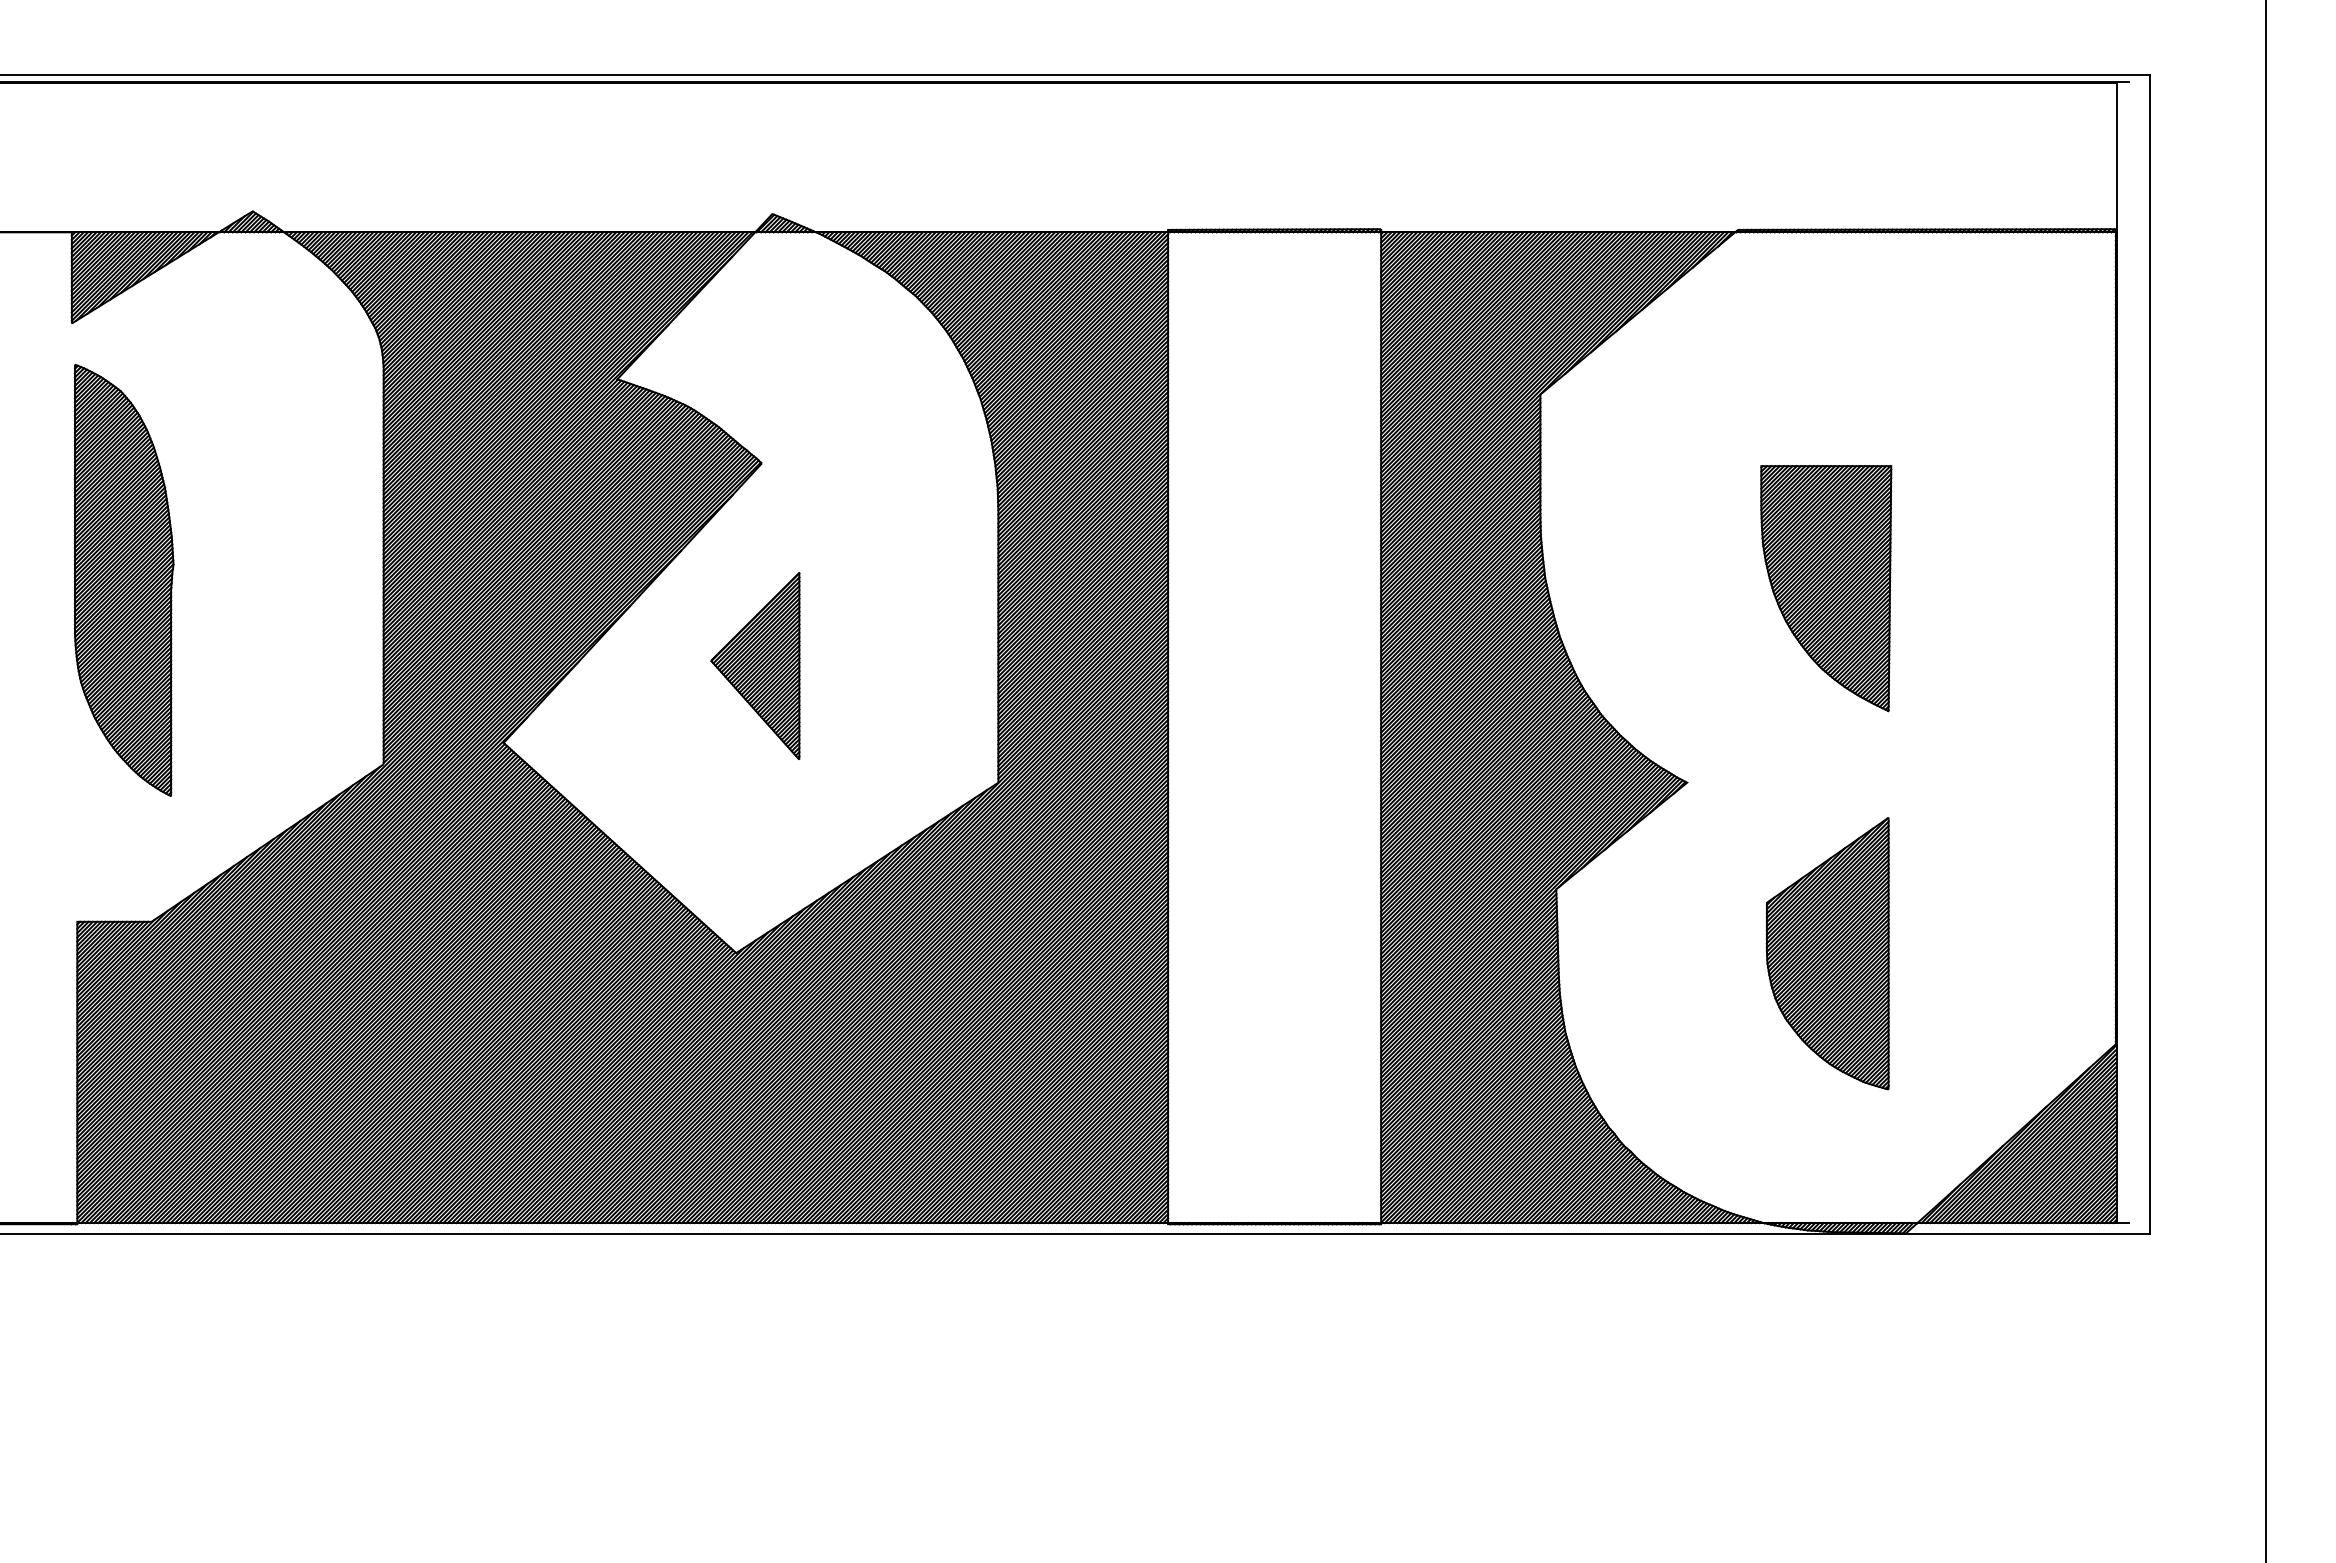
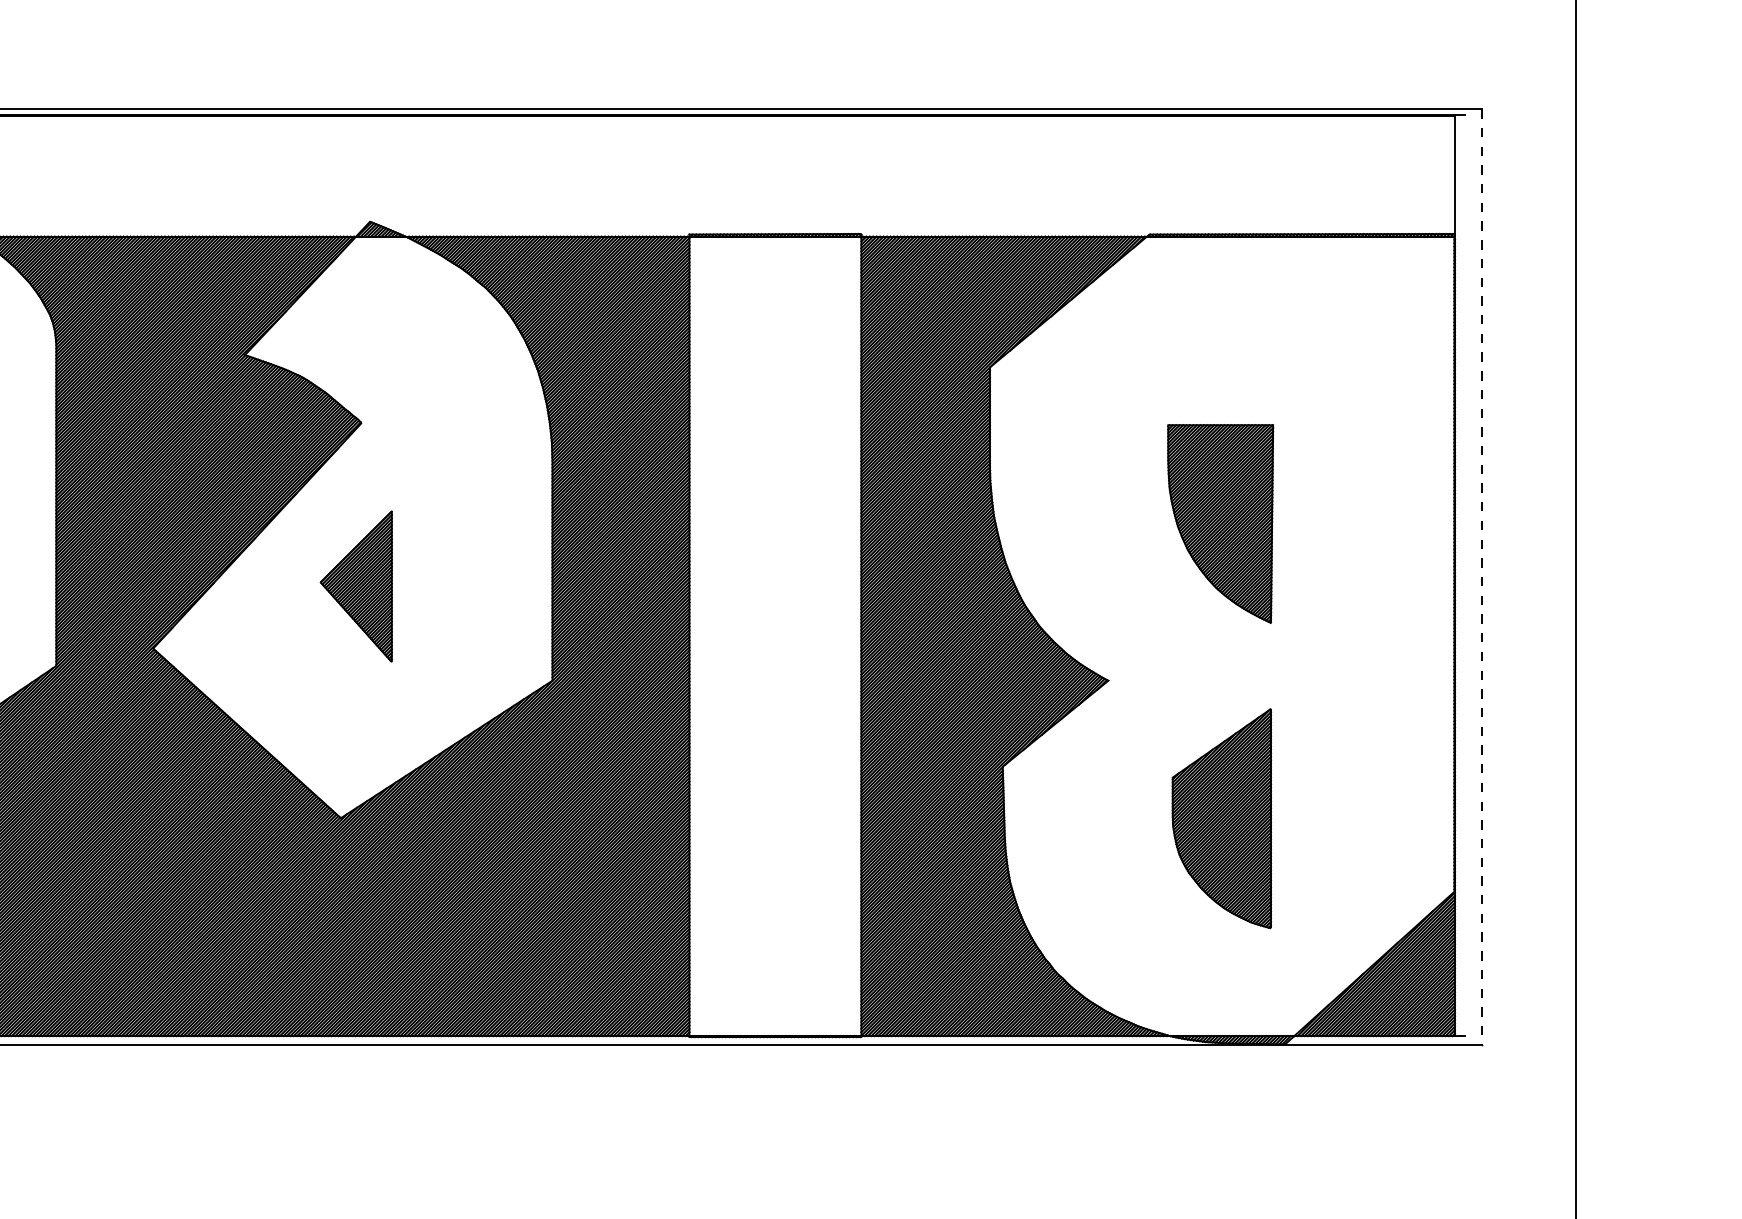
line: (2150, 654) -> (1482, 577), solid -> dashed

